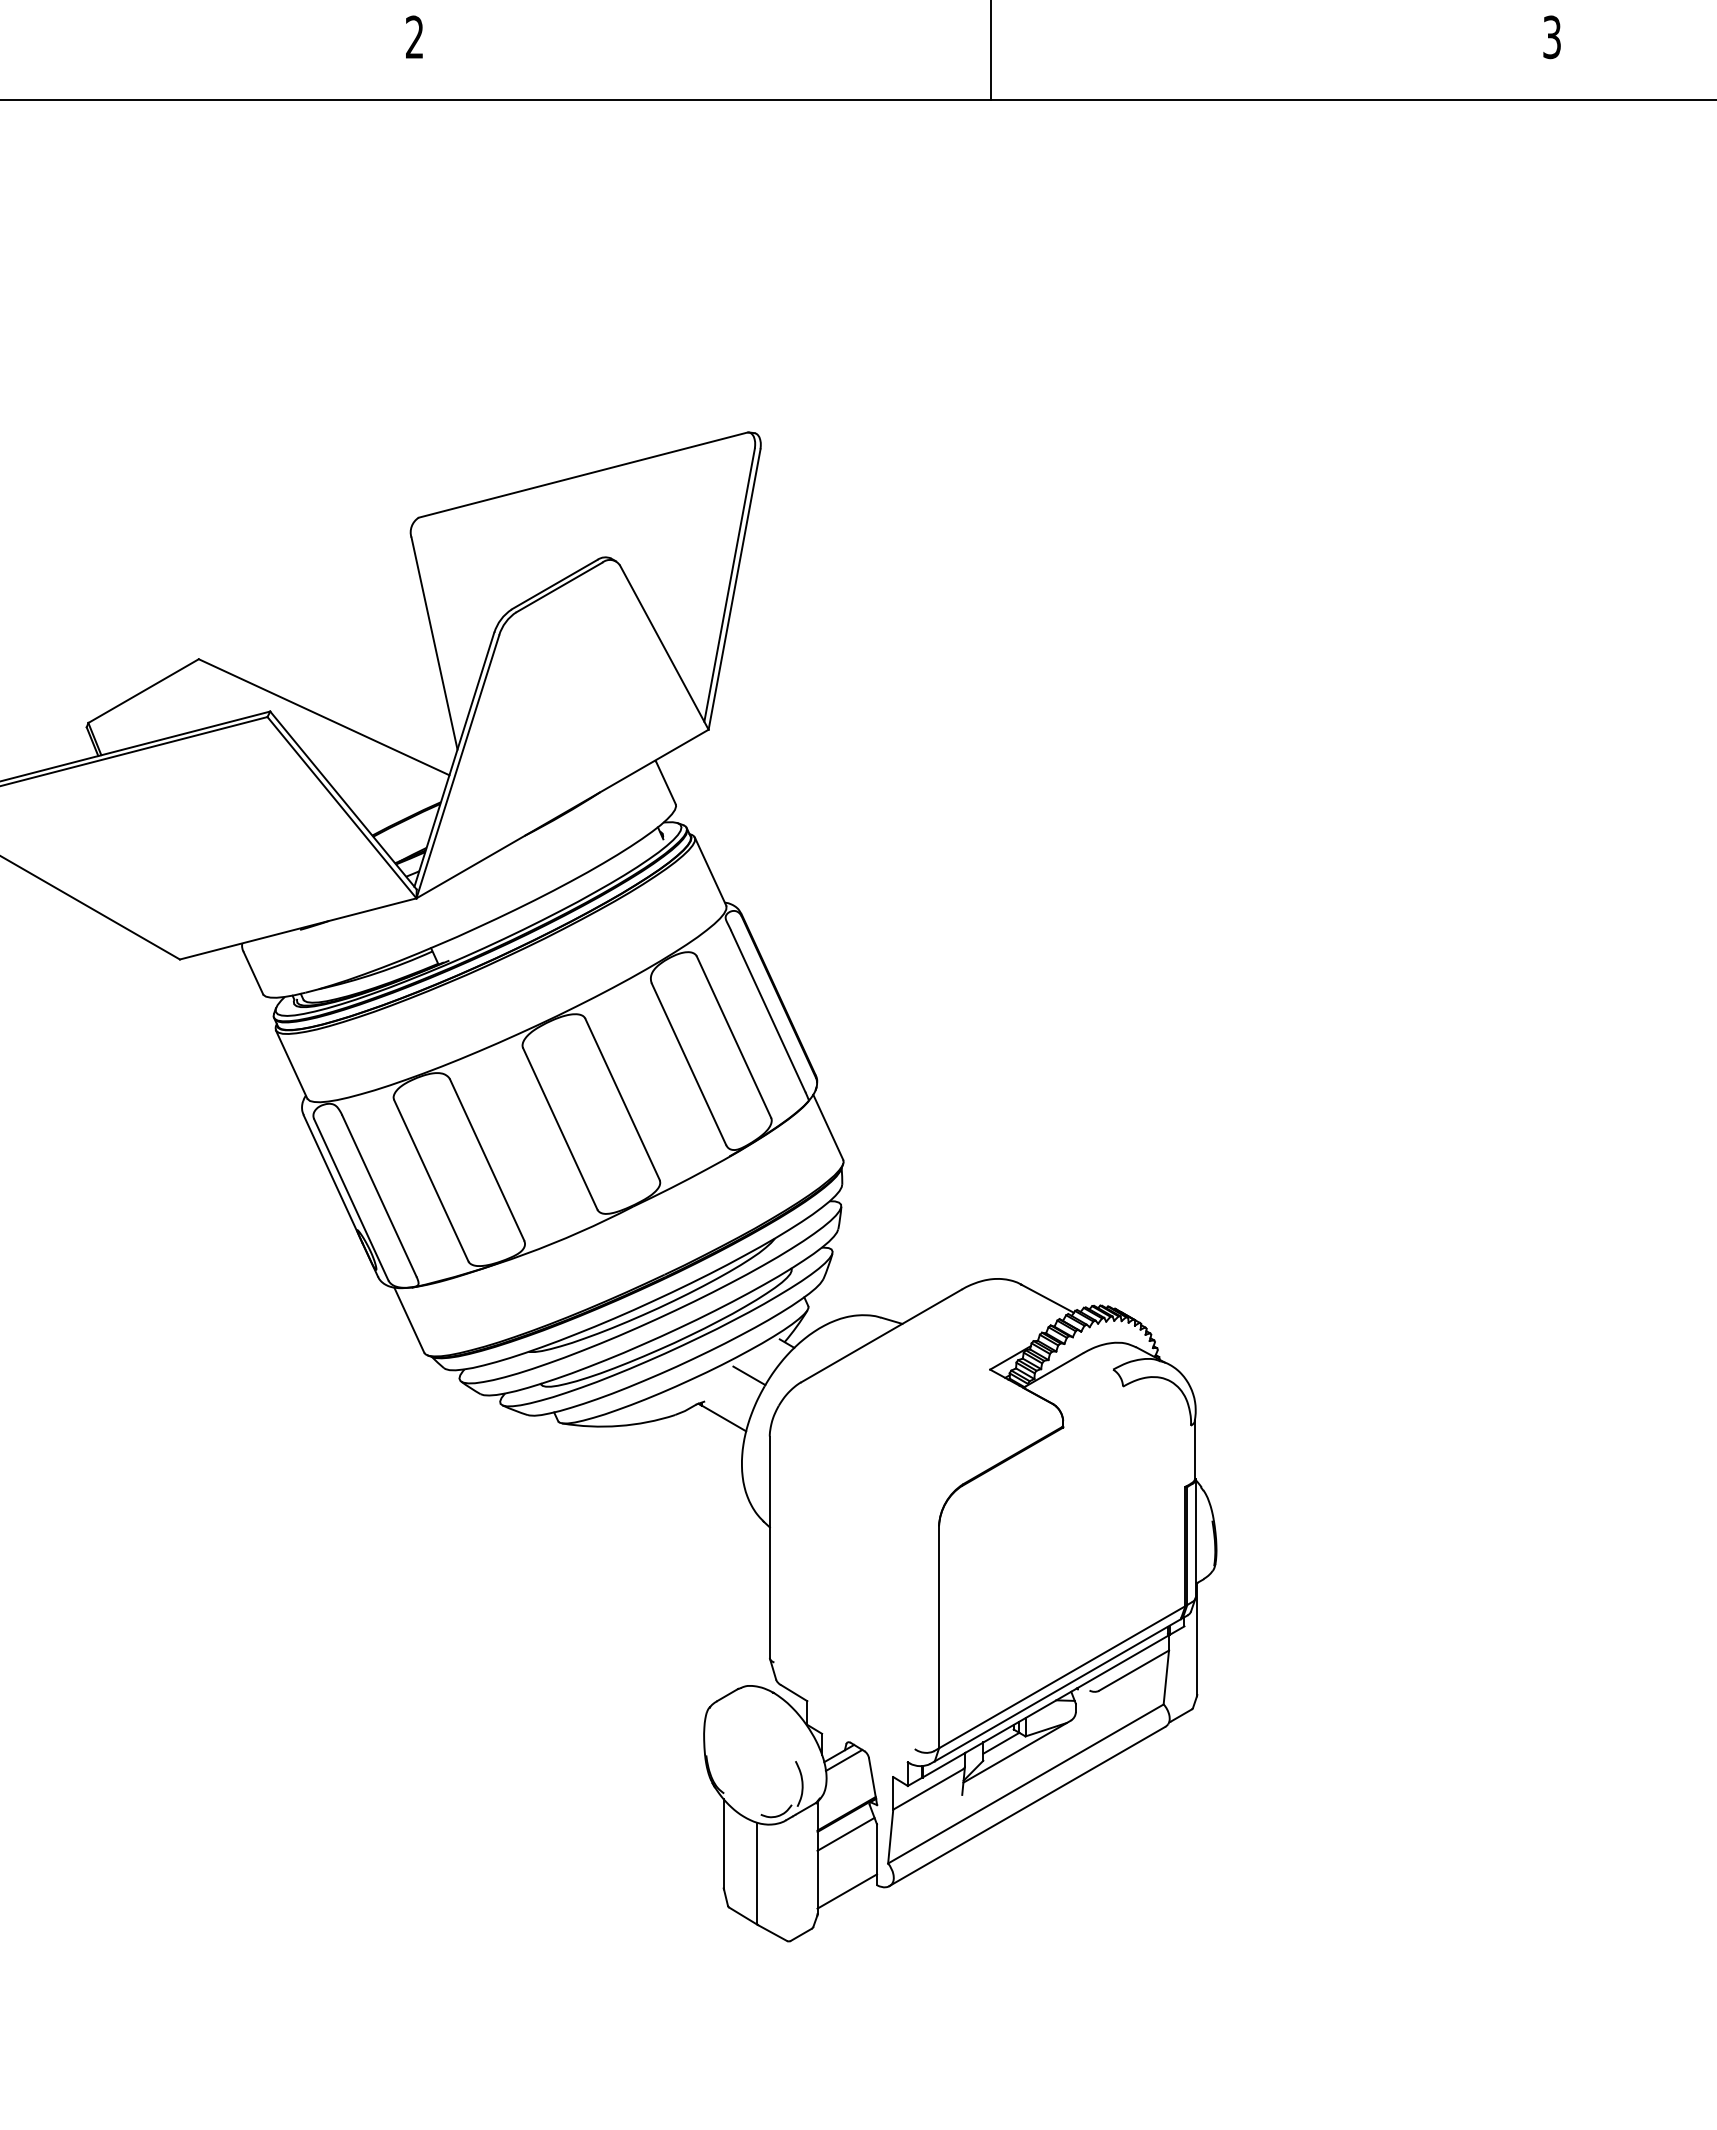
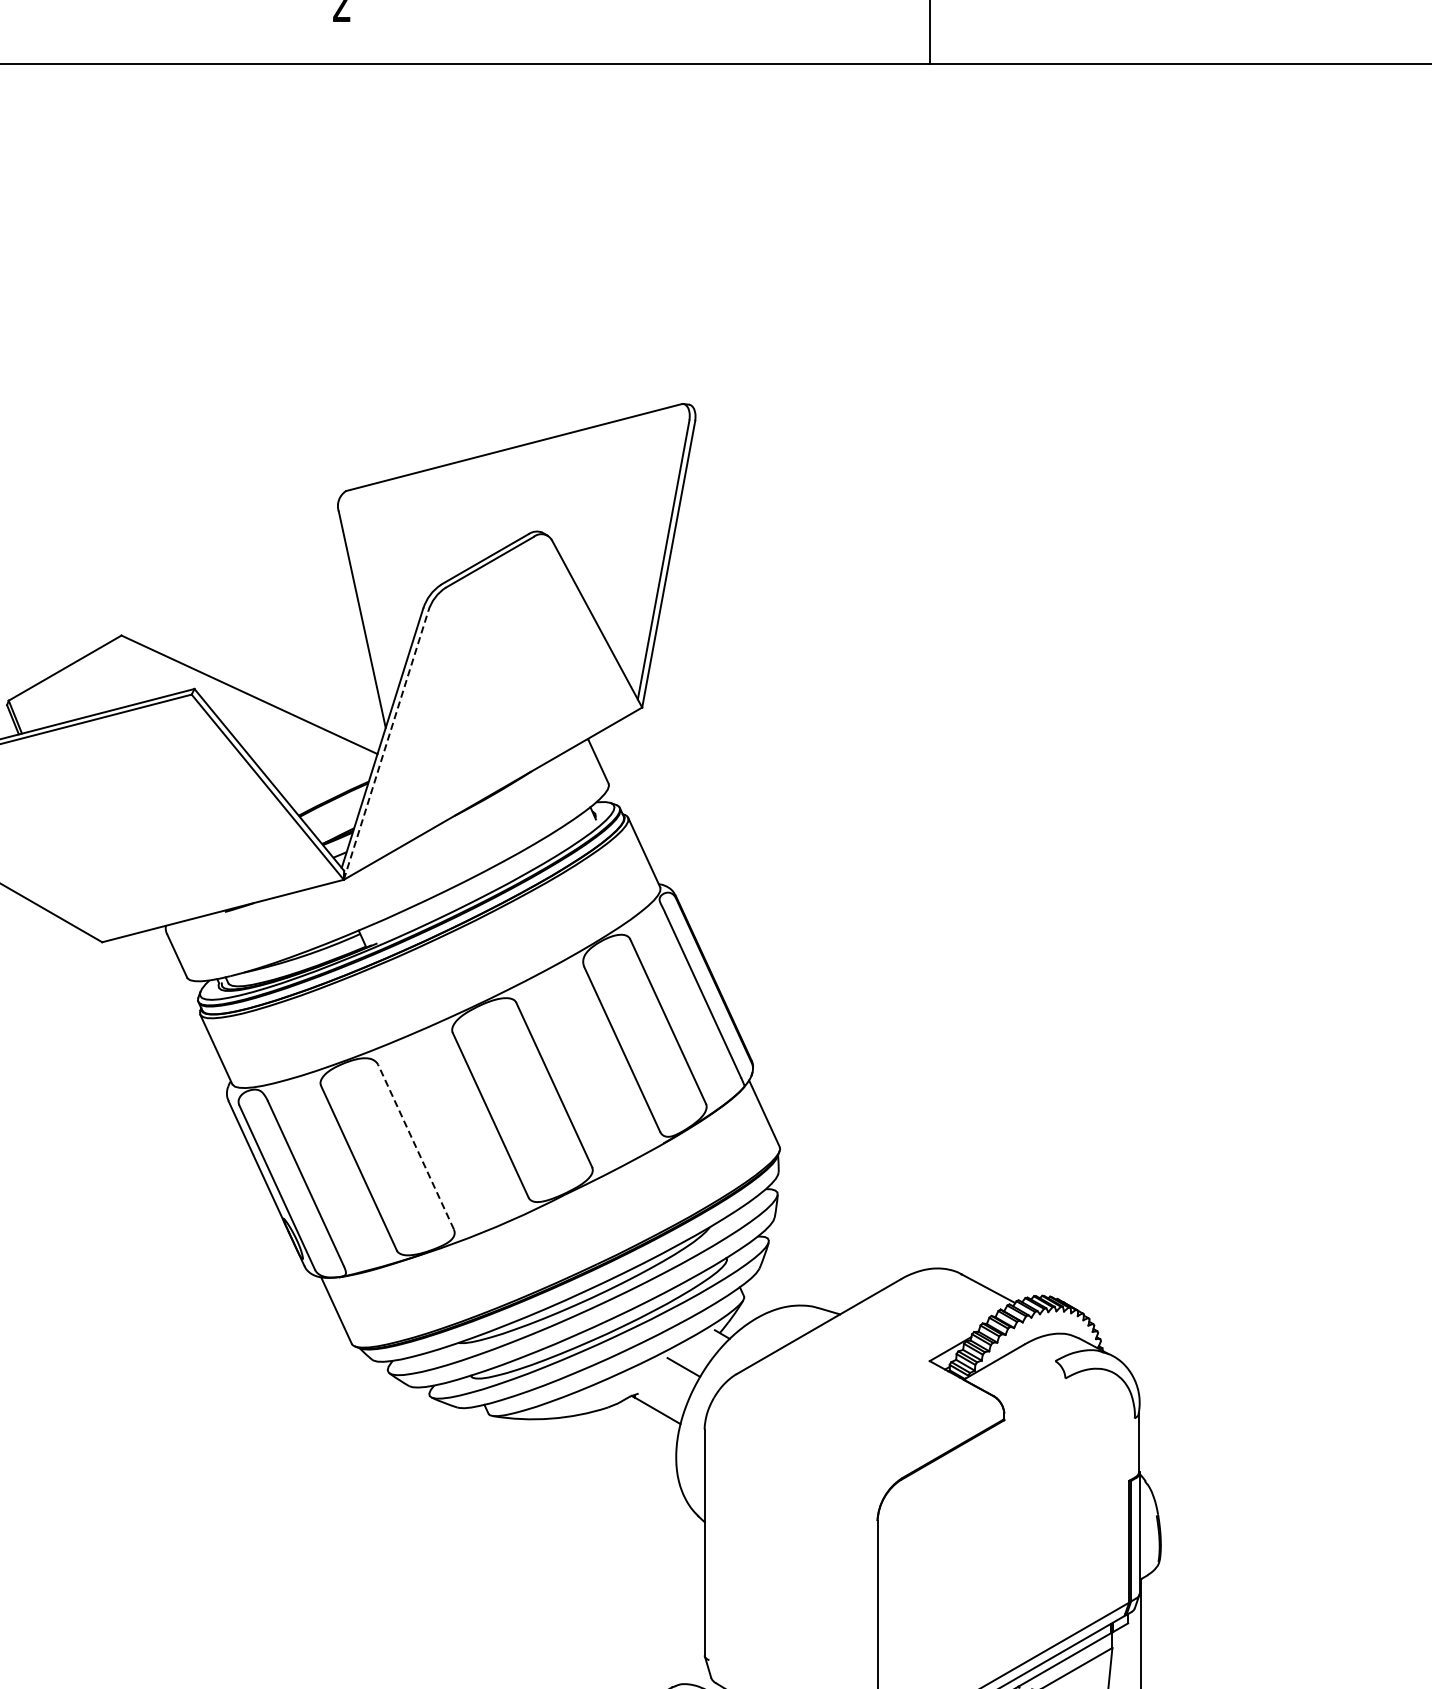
line: (457, 766) -> (385, 745), solid -> dashed
line: (487, 1160) -> (416, 1147), solid -> dashed

